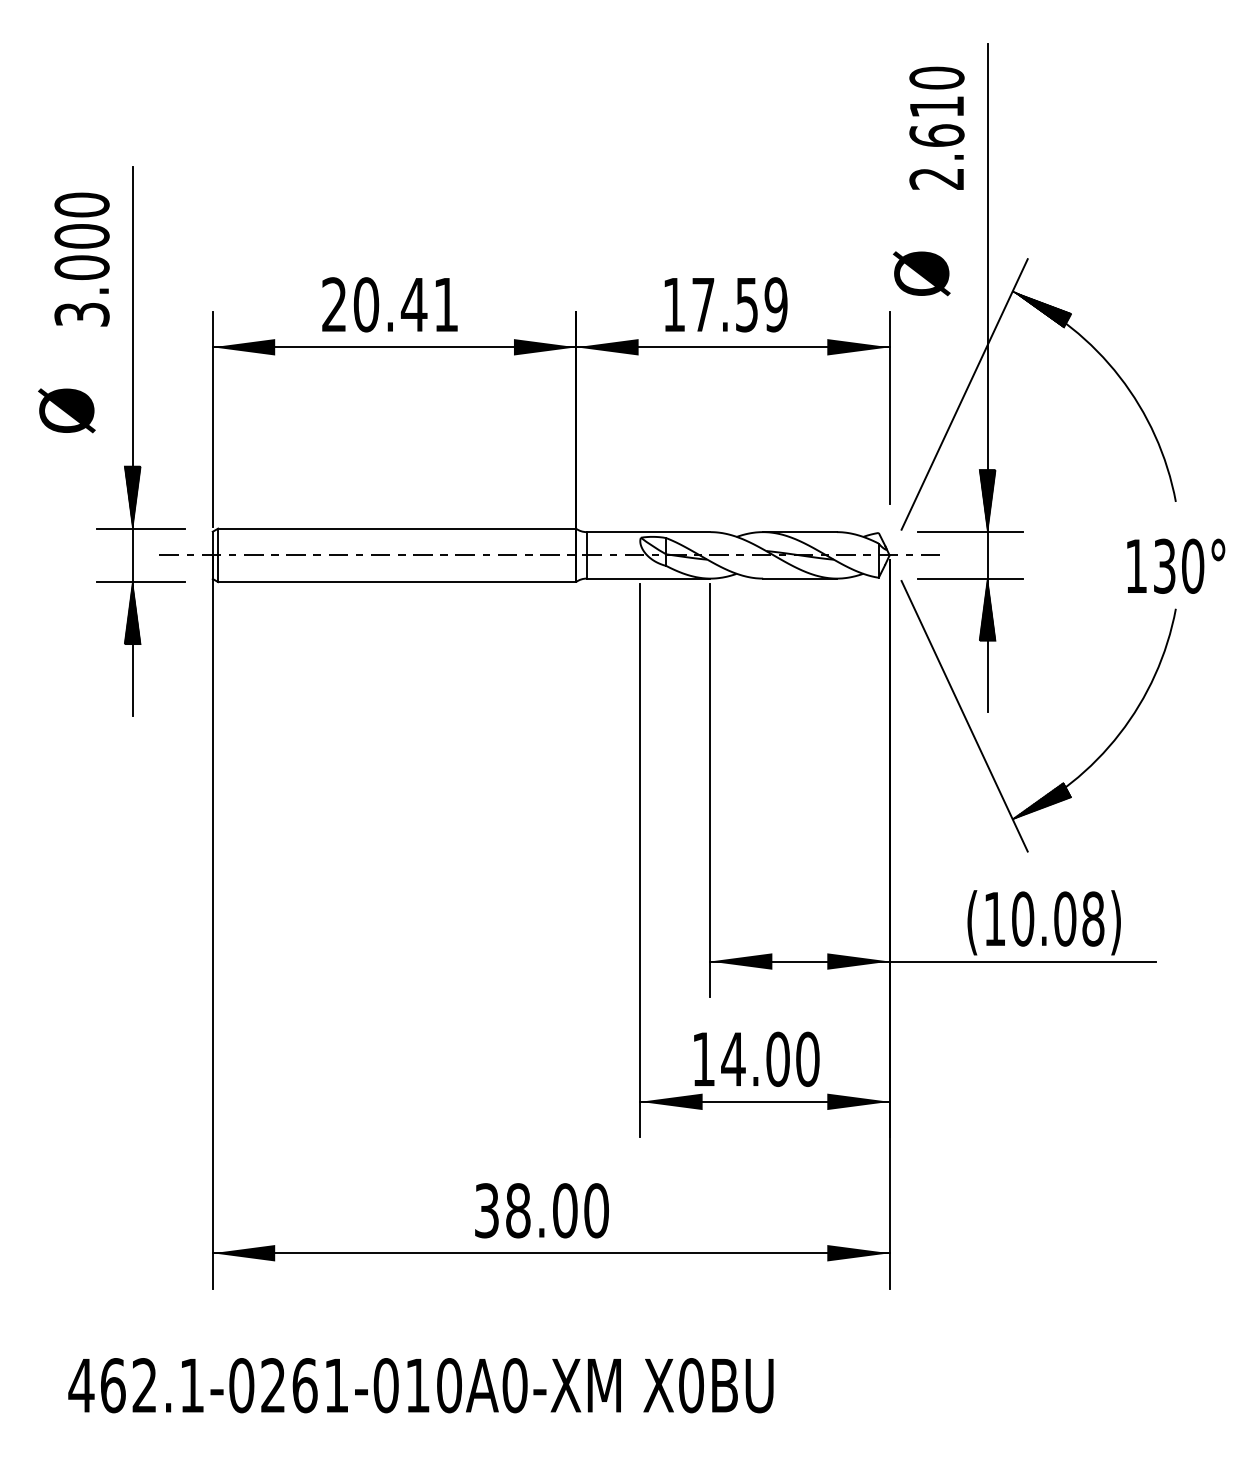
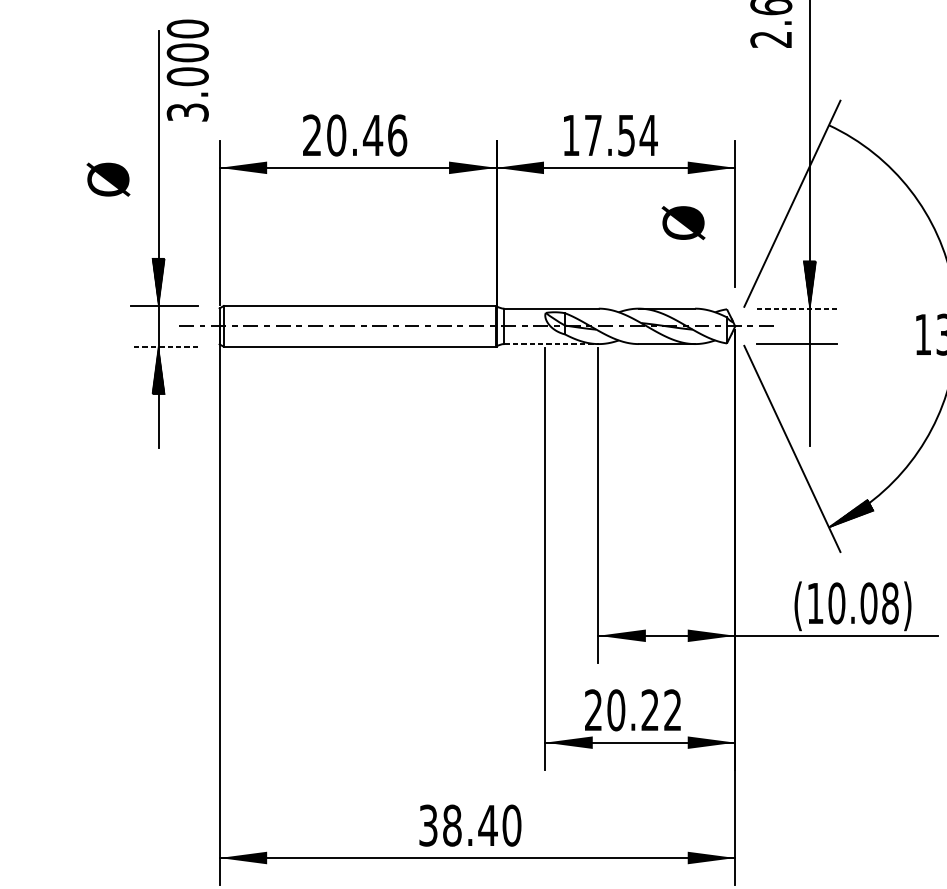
text: (81, 259) -> (187, 70), moved
text: (921, 273) -> (683, 222), moved
text: (446, 304) -> (397, 135), 20.41 -> 20.46
text: (776, 304) -> (649, 135), 17.59 -> 17.54
hatch: (1041, 309) -> (850, 139), removed
text: (66, 410) -> (108, 179), moved
line: (970, 532) -> (796, 308), solid -> dashed
line: (648, 578) -> (551, 343), solid -> dashed
line: (140, 582) -> (164, 347), solid -> dashed
hatch: (987, 609) -> (809, 367), removed
text: (755, 1059) -> (633, 710), 14.00 -> 20.22
text: (565, 1210) -> (488, 825), 38.00 -> 38.40

